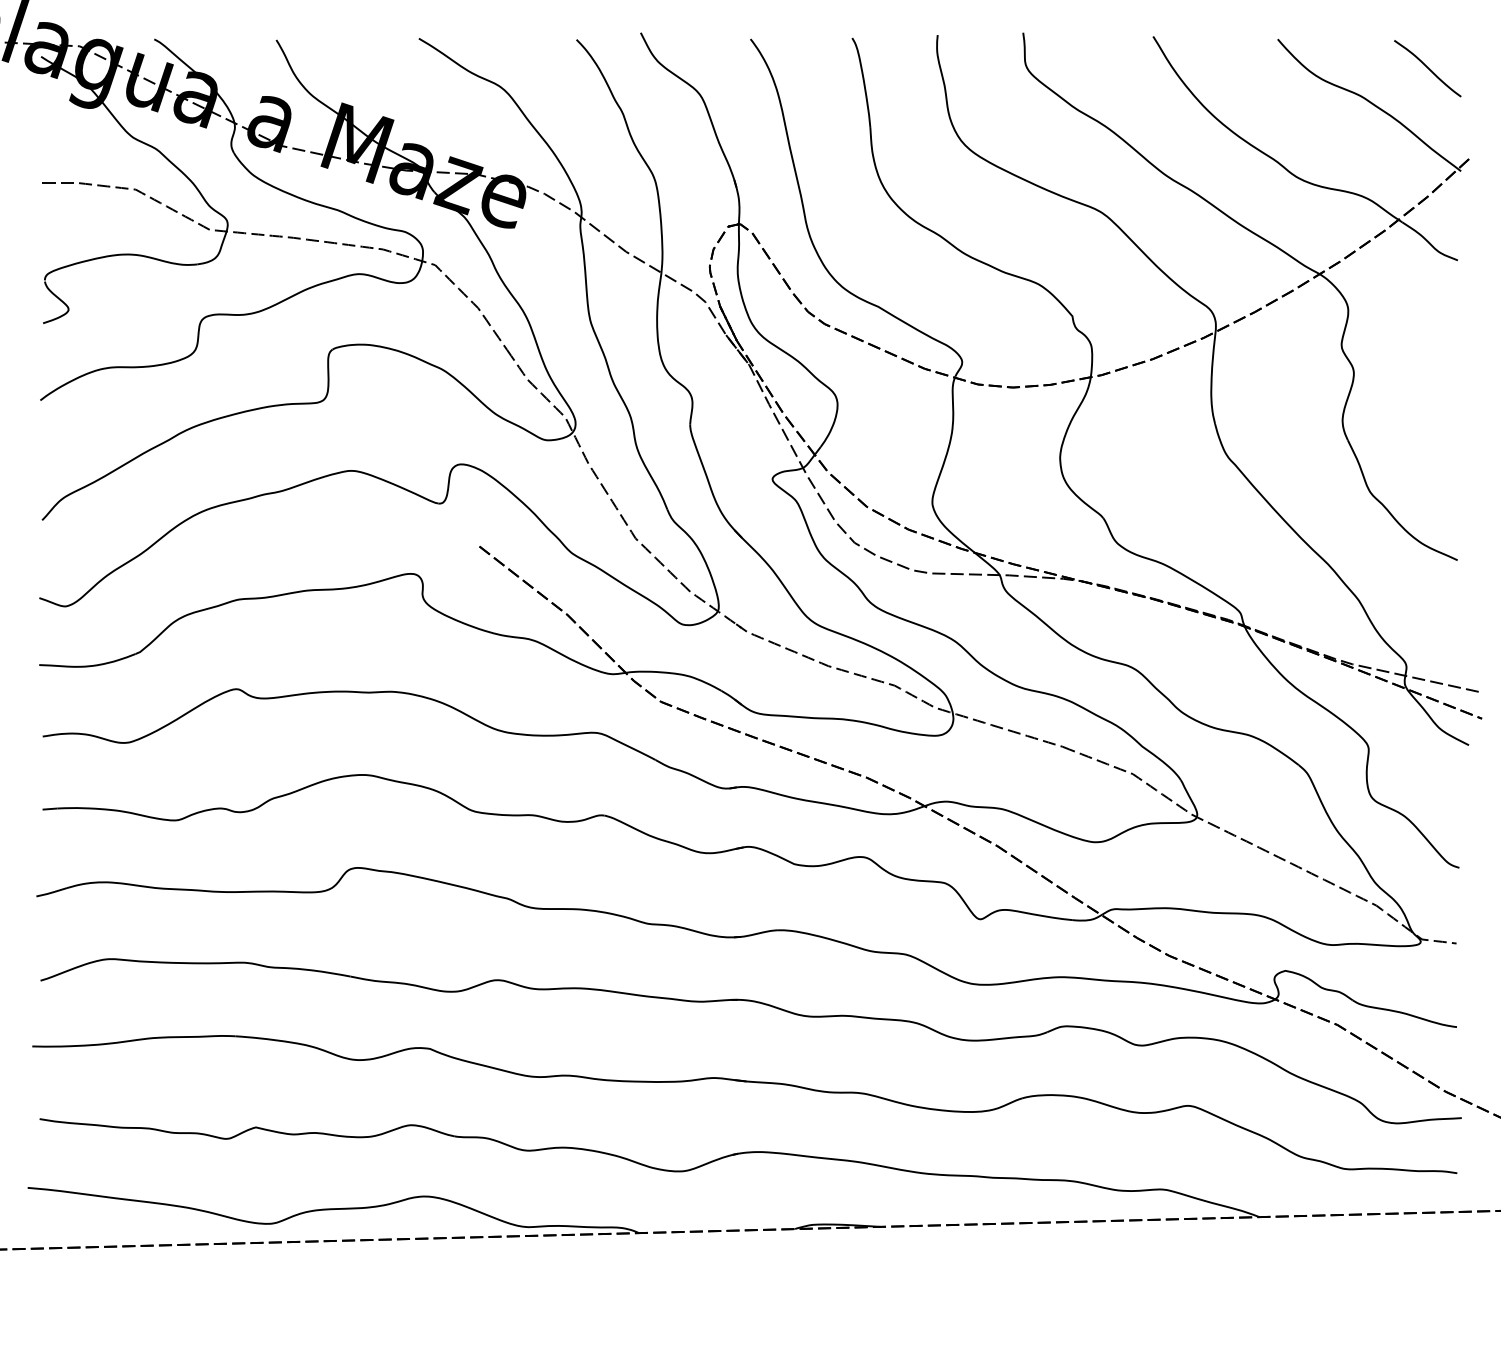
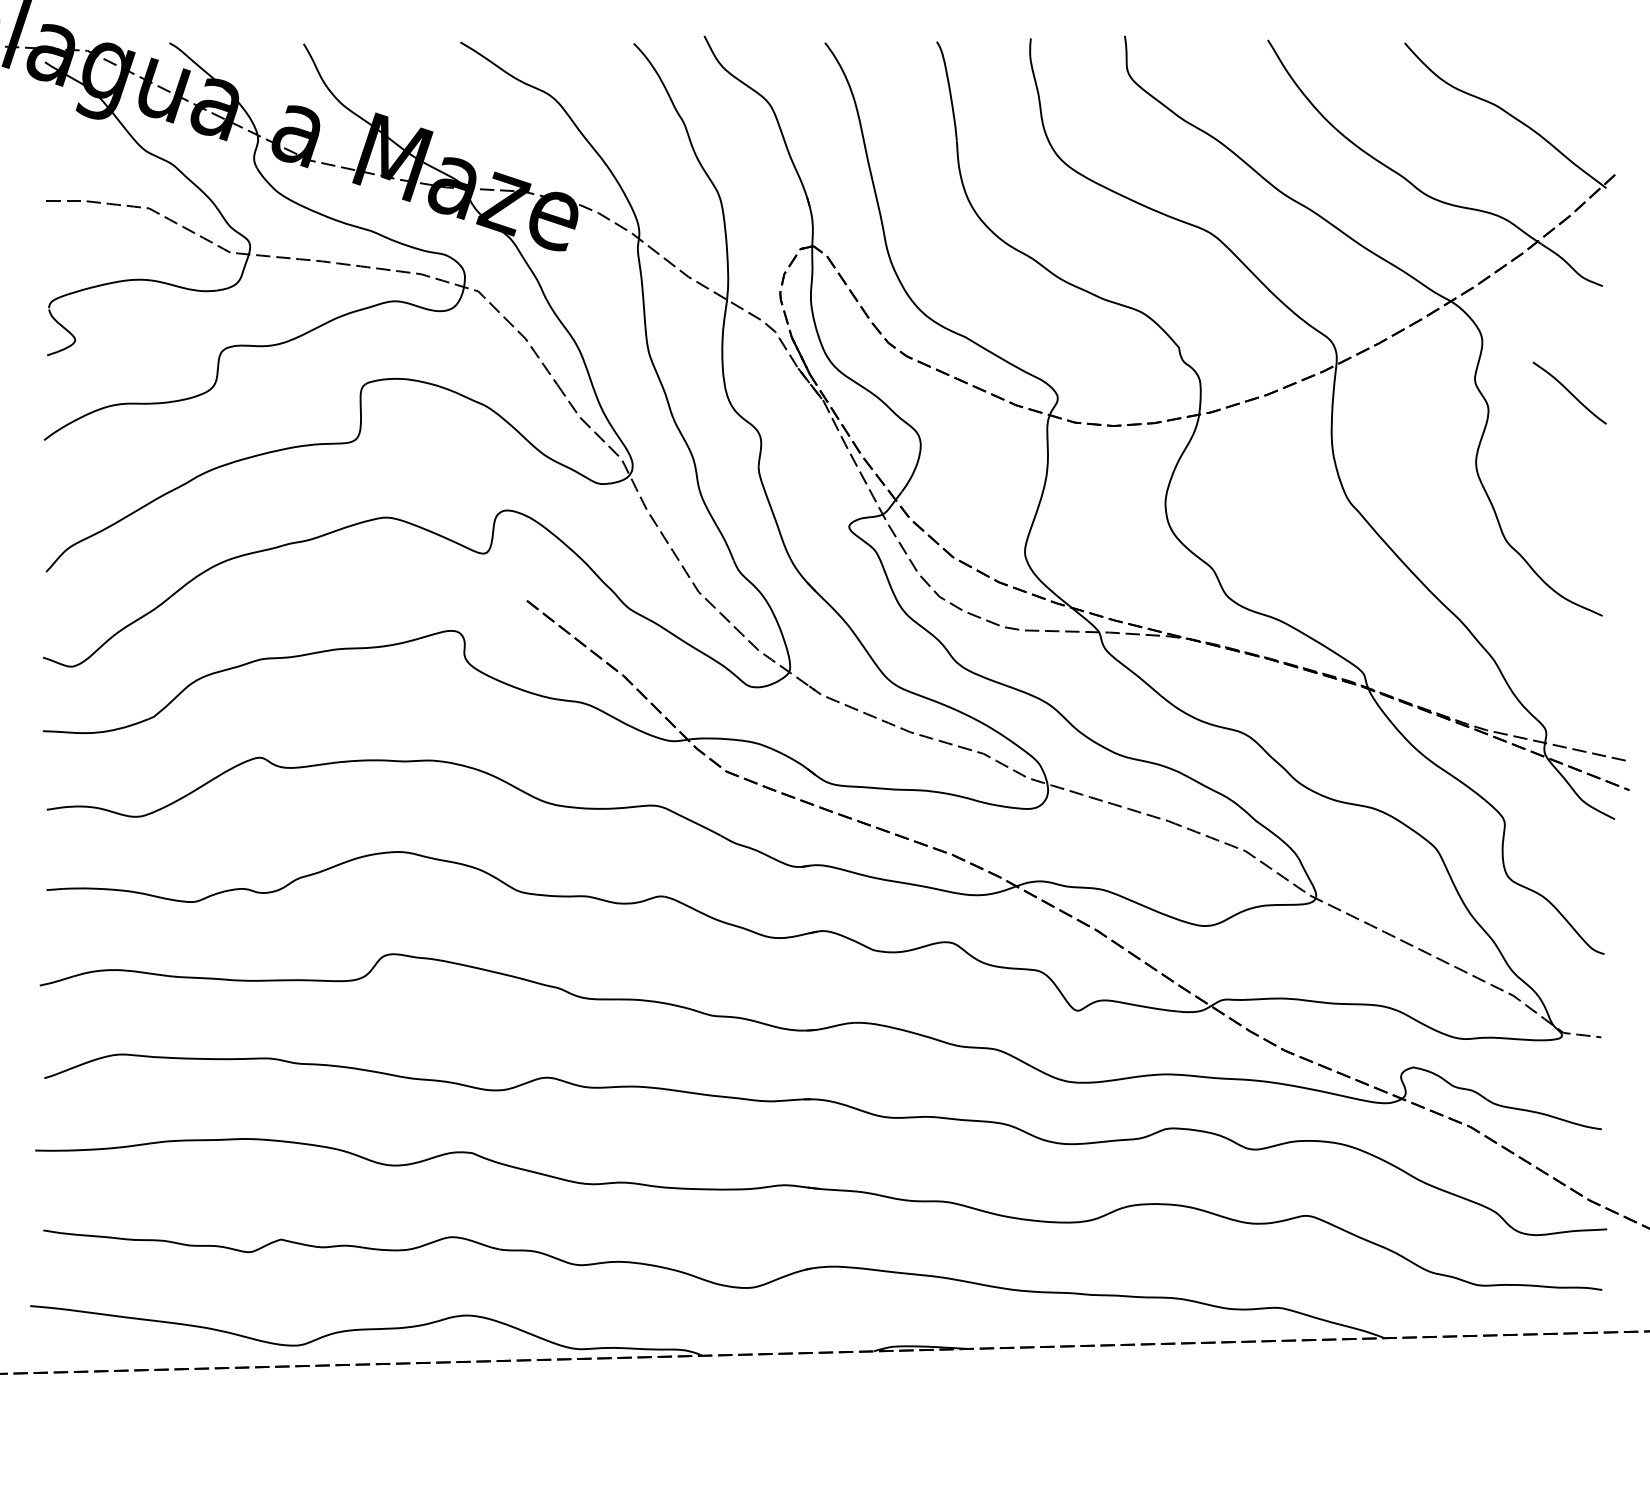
curve: (1427, 68) -> (1569, 392), moved

